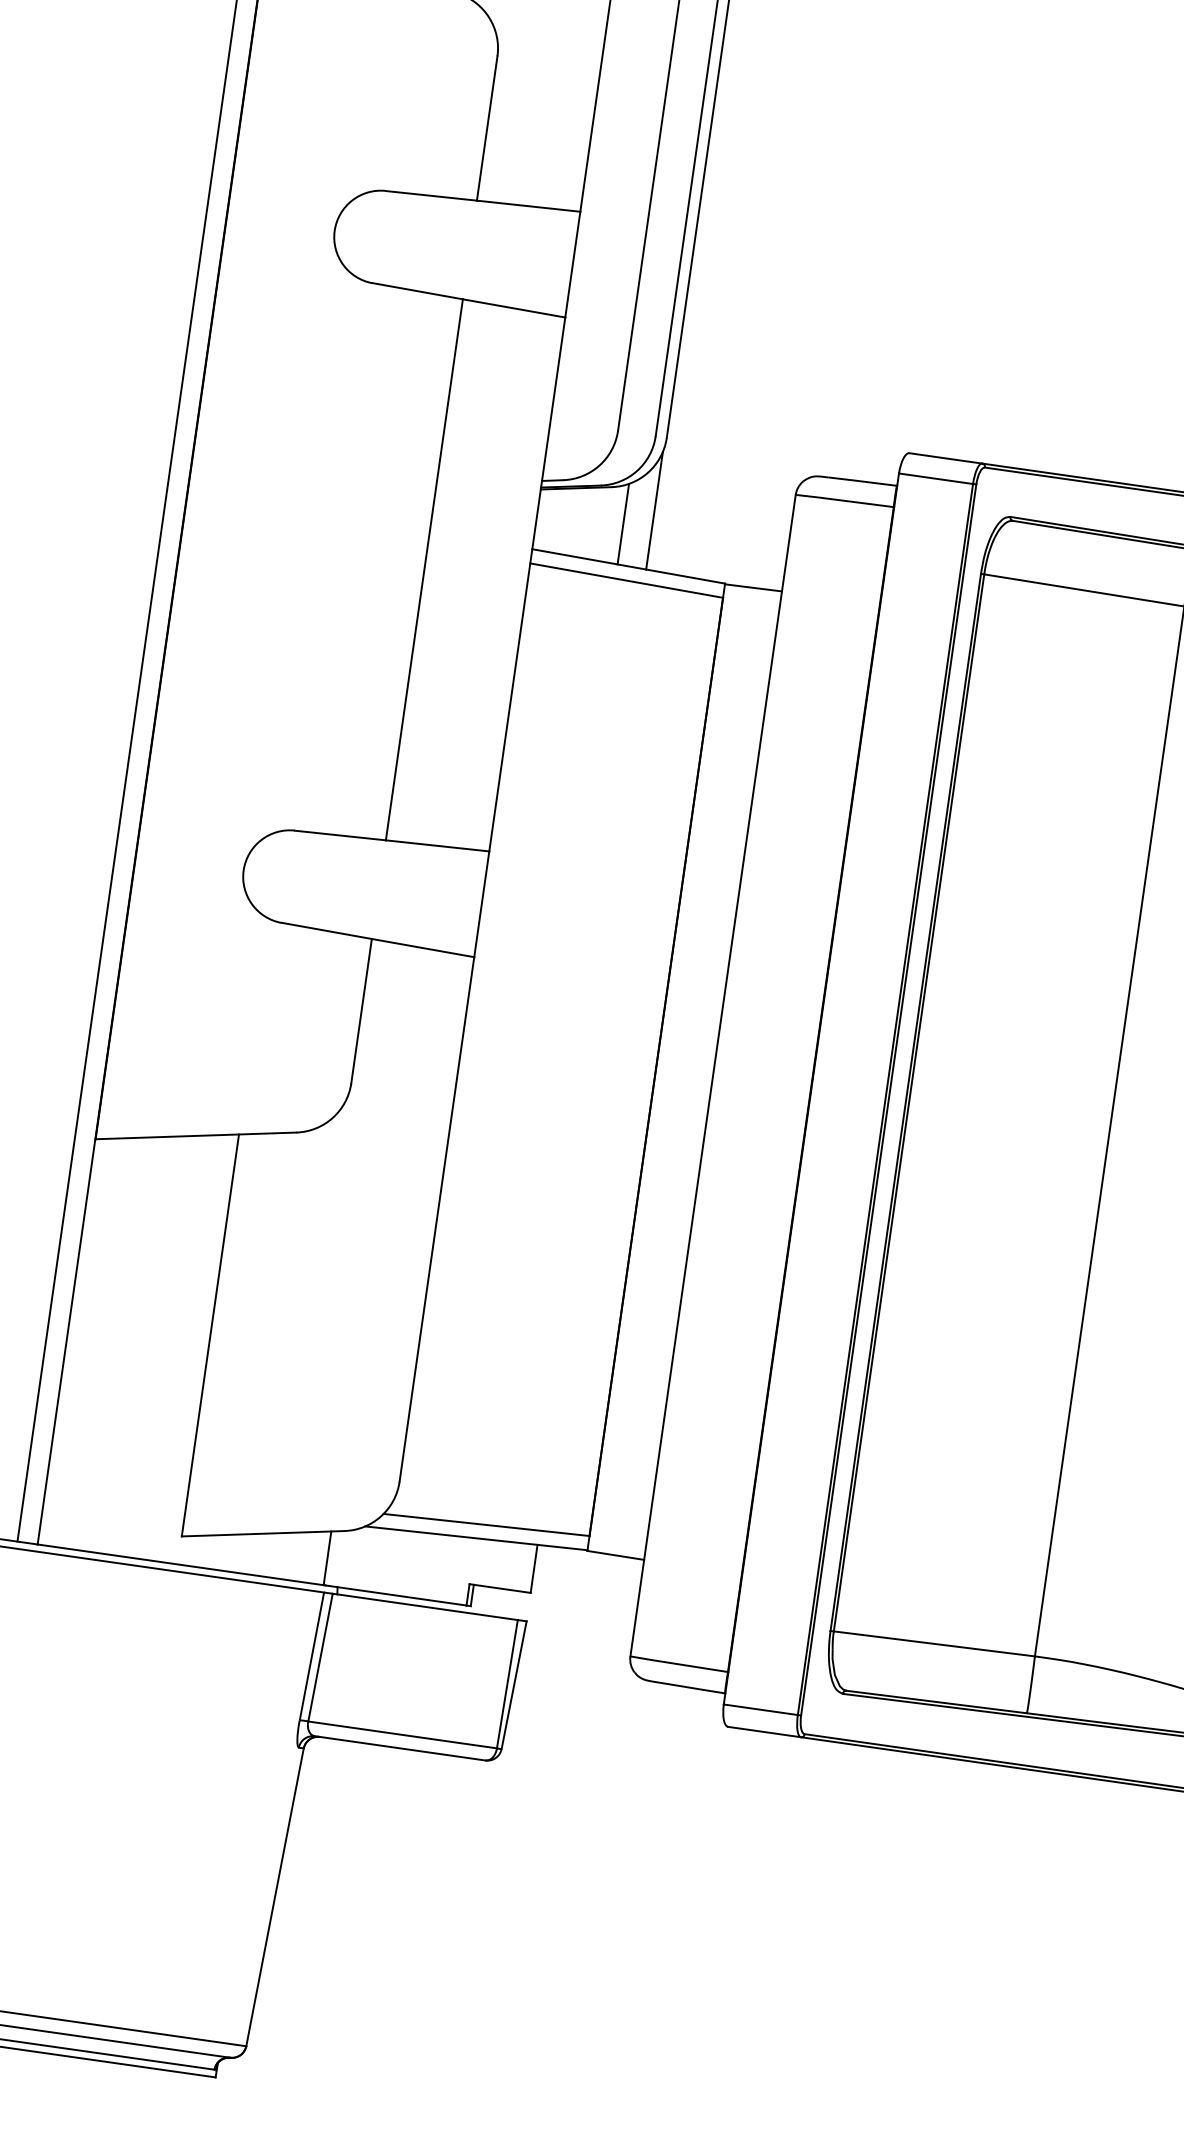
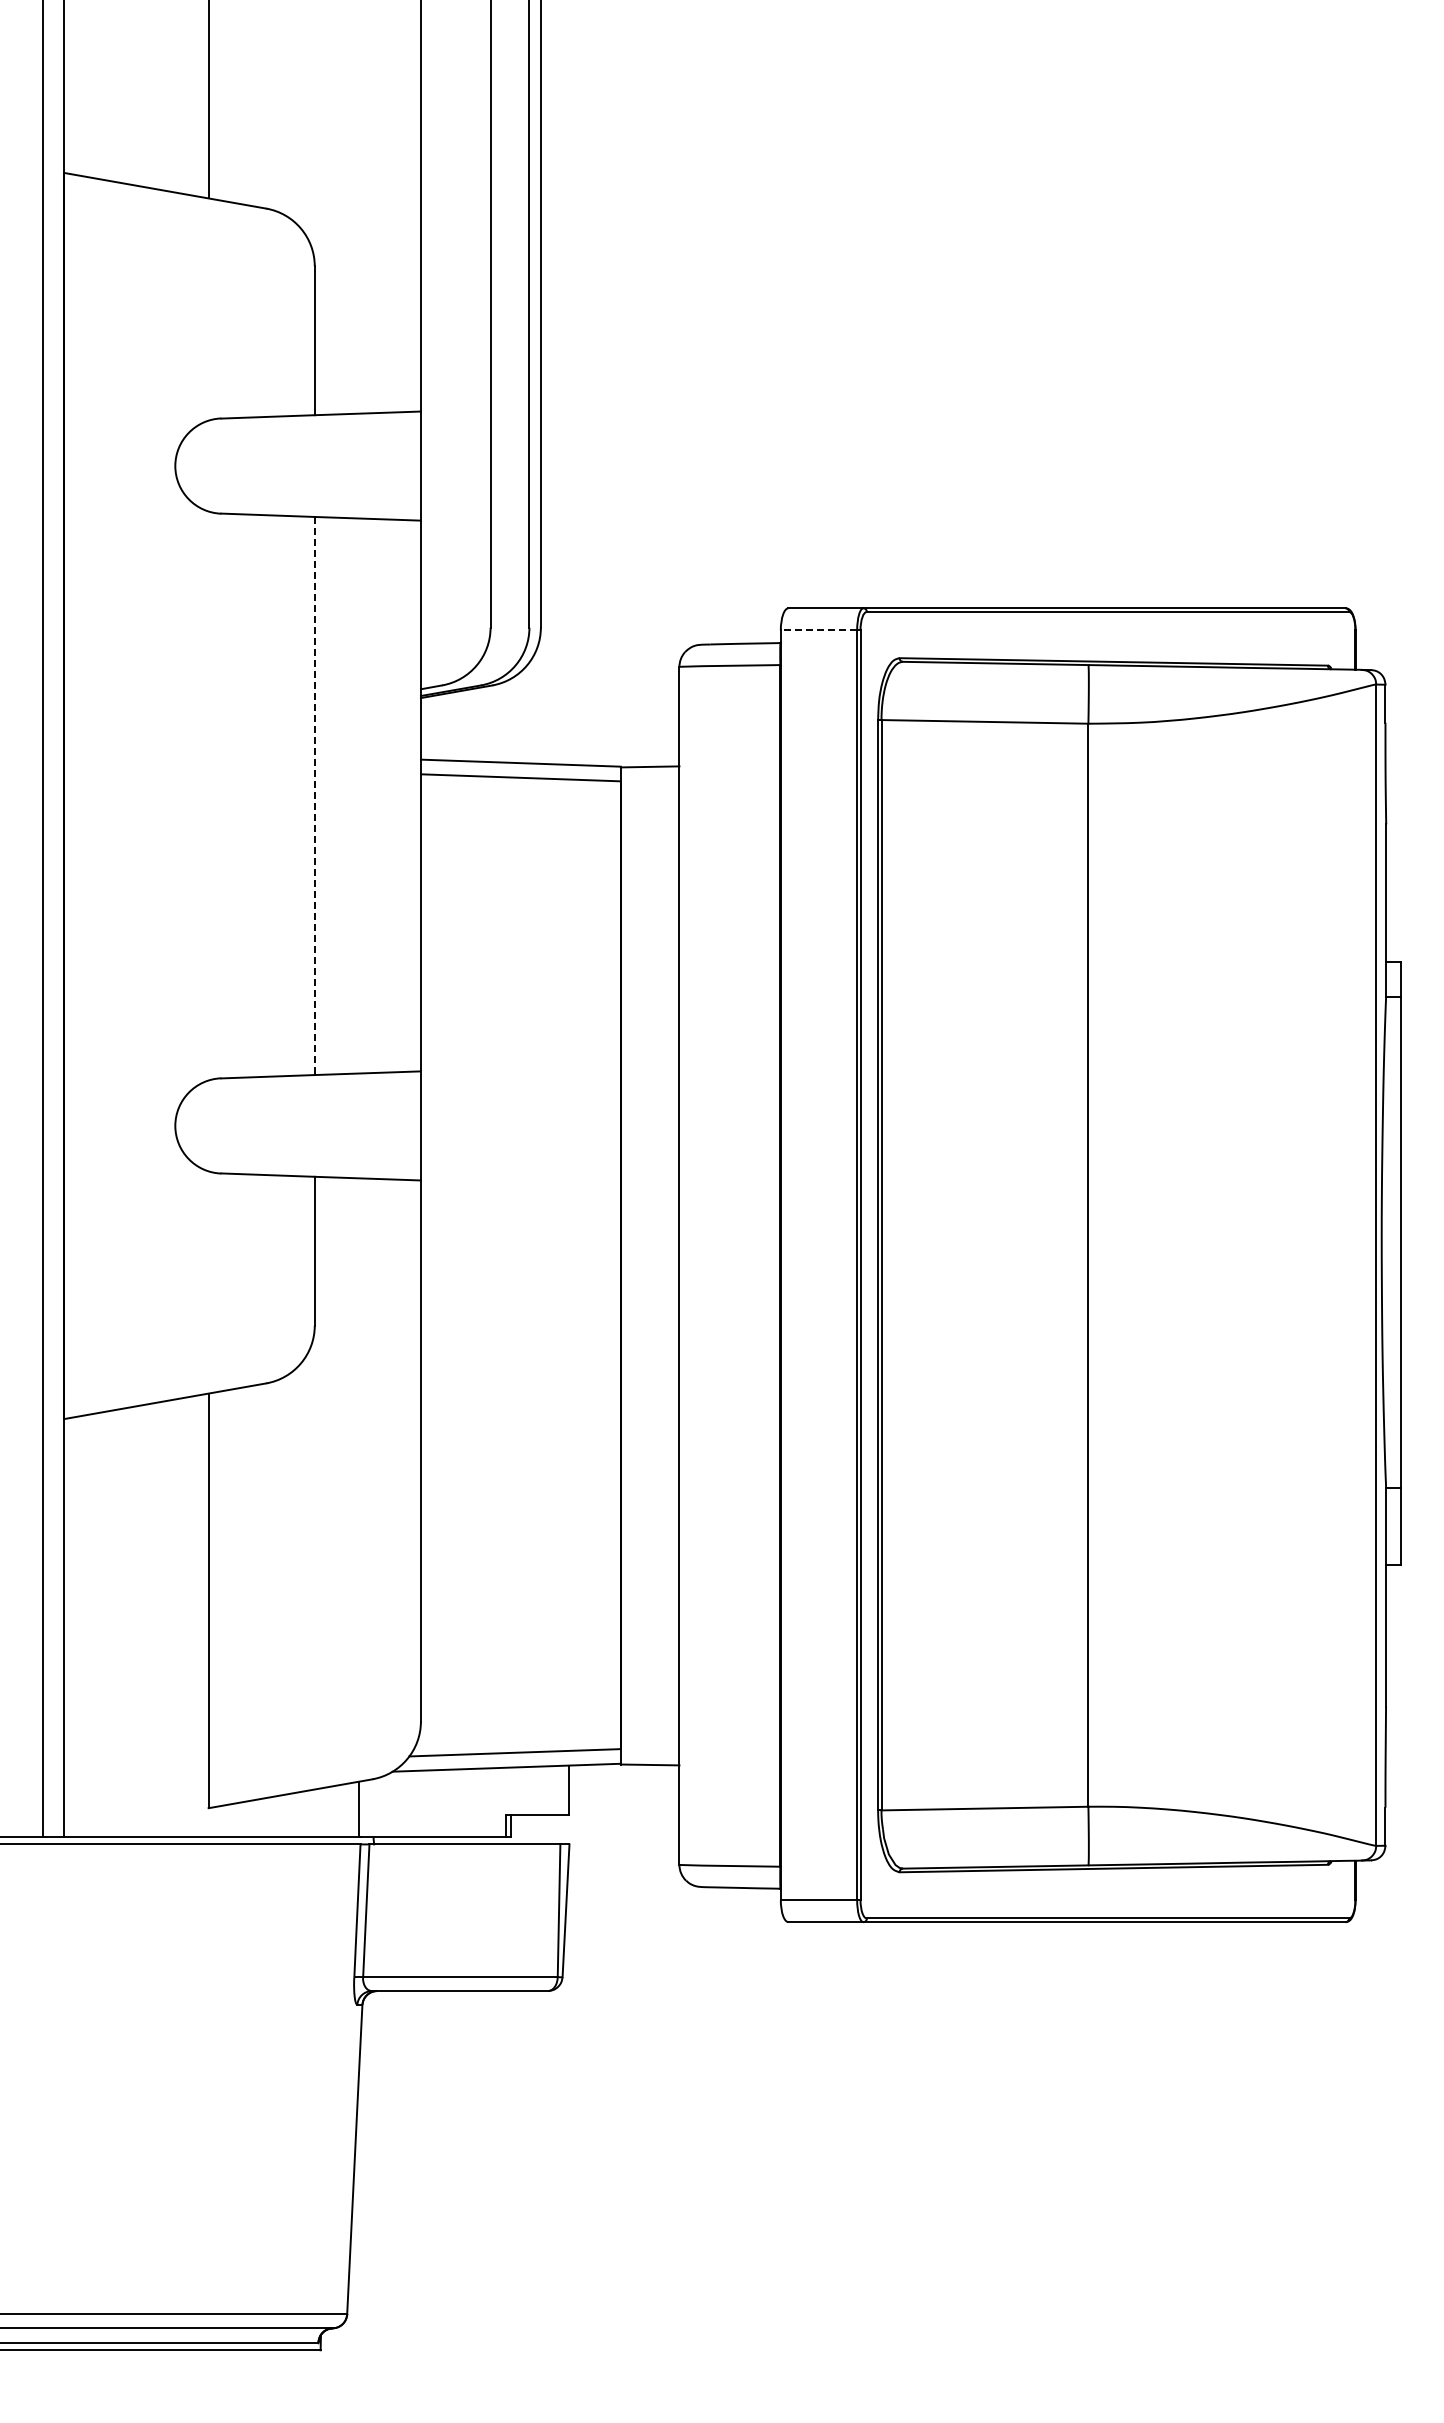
line: (935, 478) -> (818, 630), solid -> dashed
line: (654, 510) -> (538, 702), removed
line: (623, 523) -> (509, 720), removed
line: (424, 570) -> (314, 796), solid -> dashed

